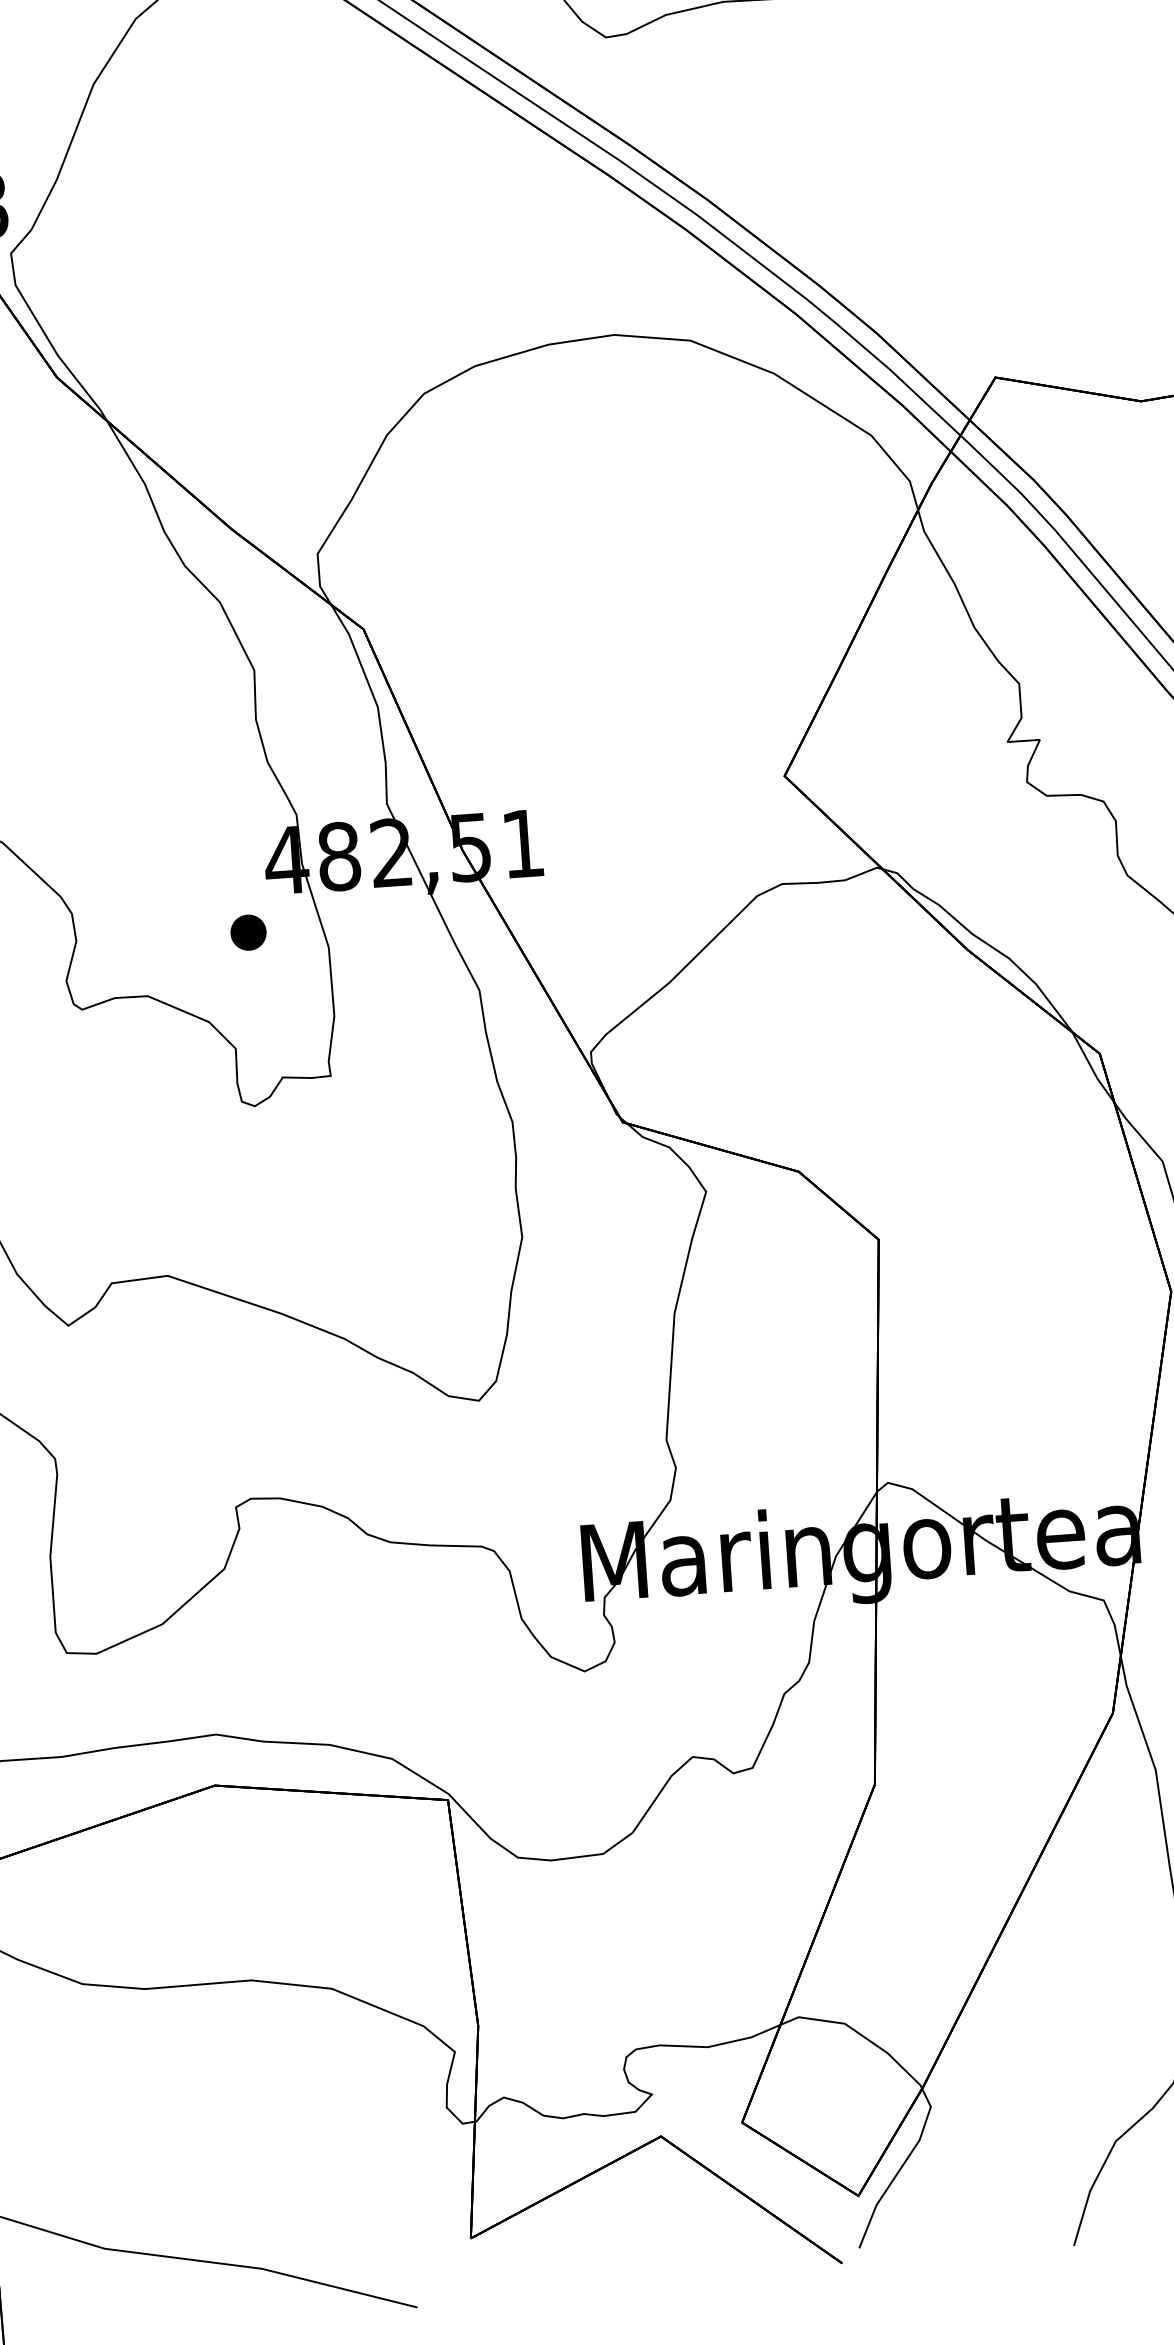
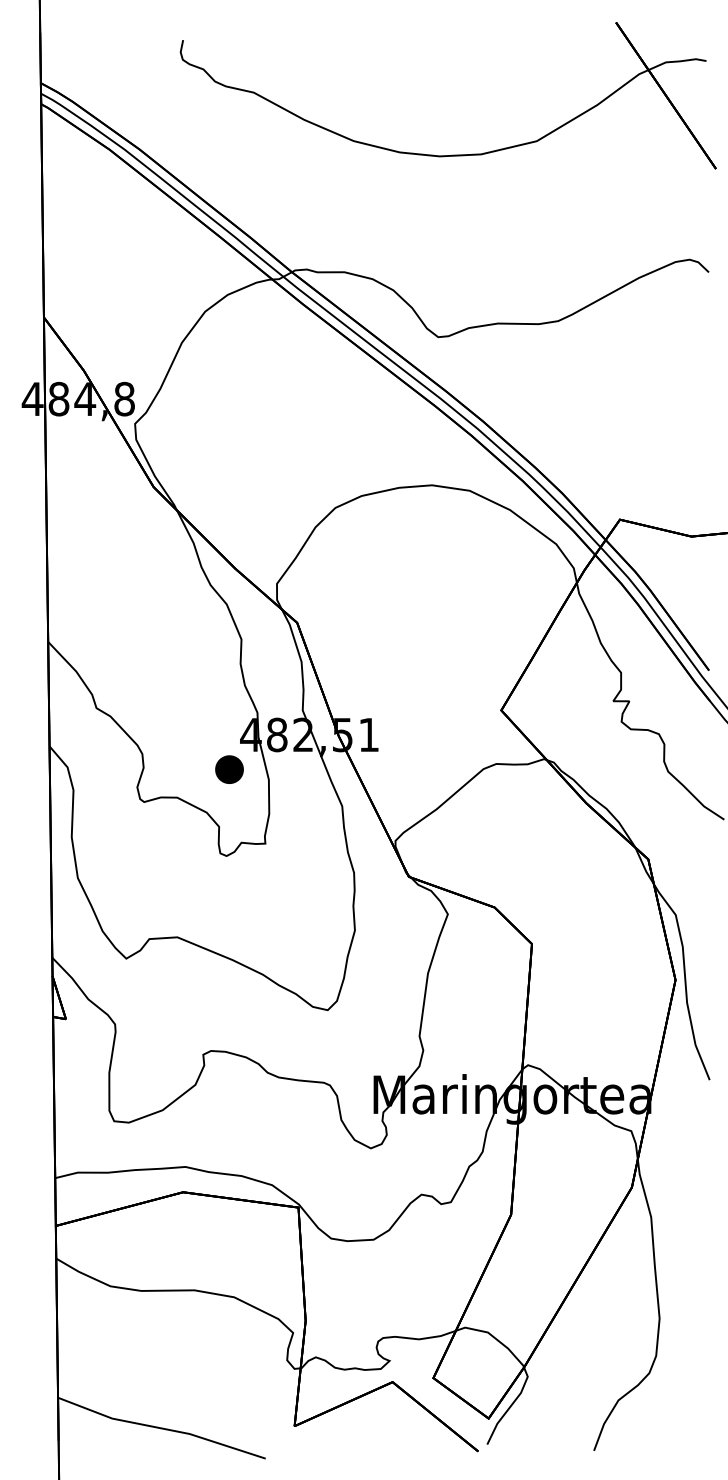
part: (248, 932) -> (229, 769), size x1.6

